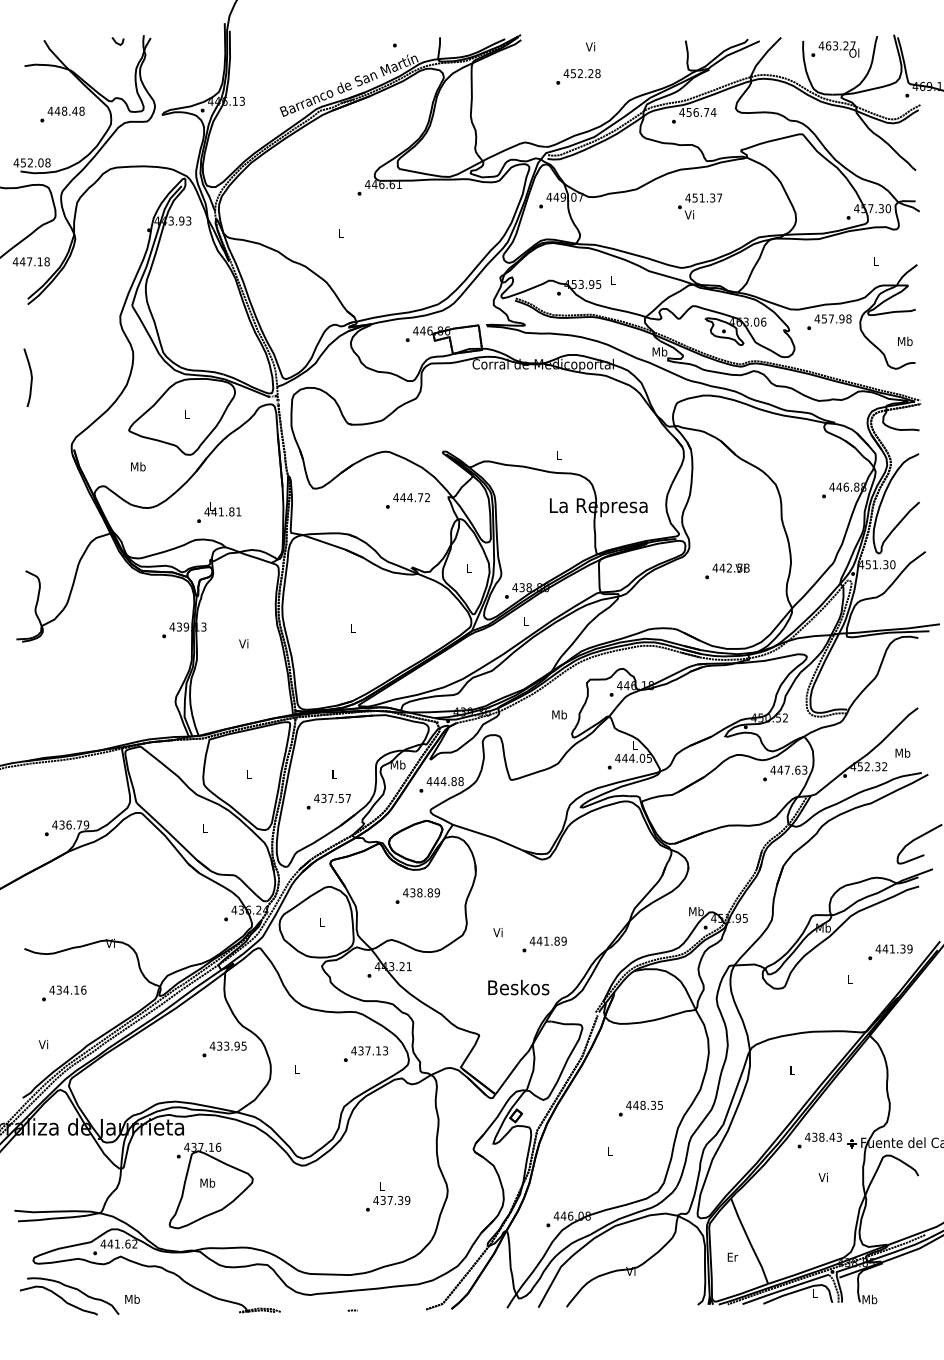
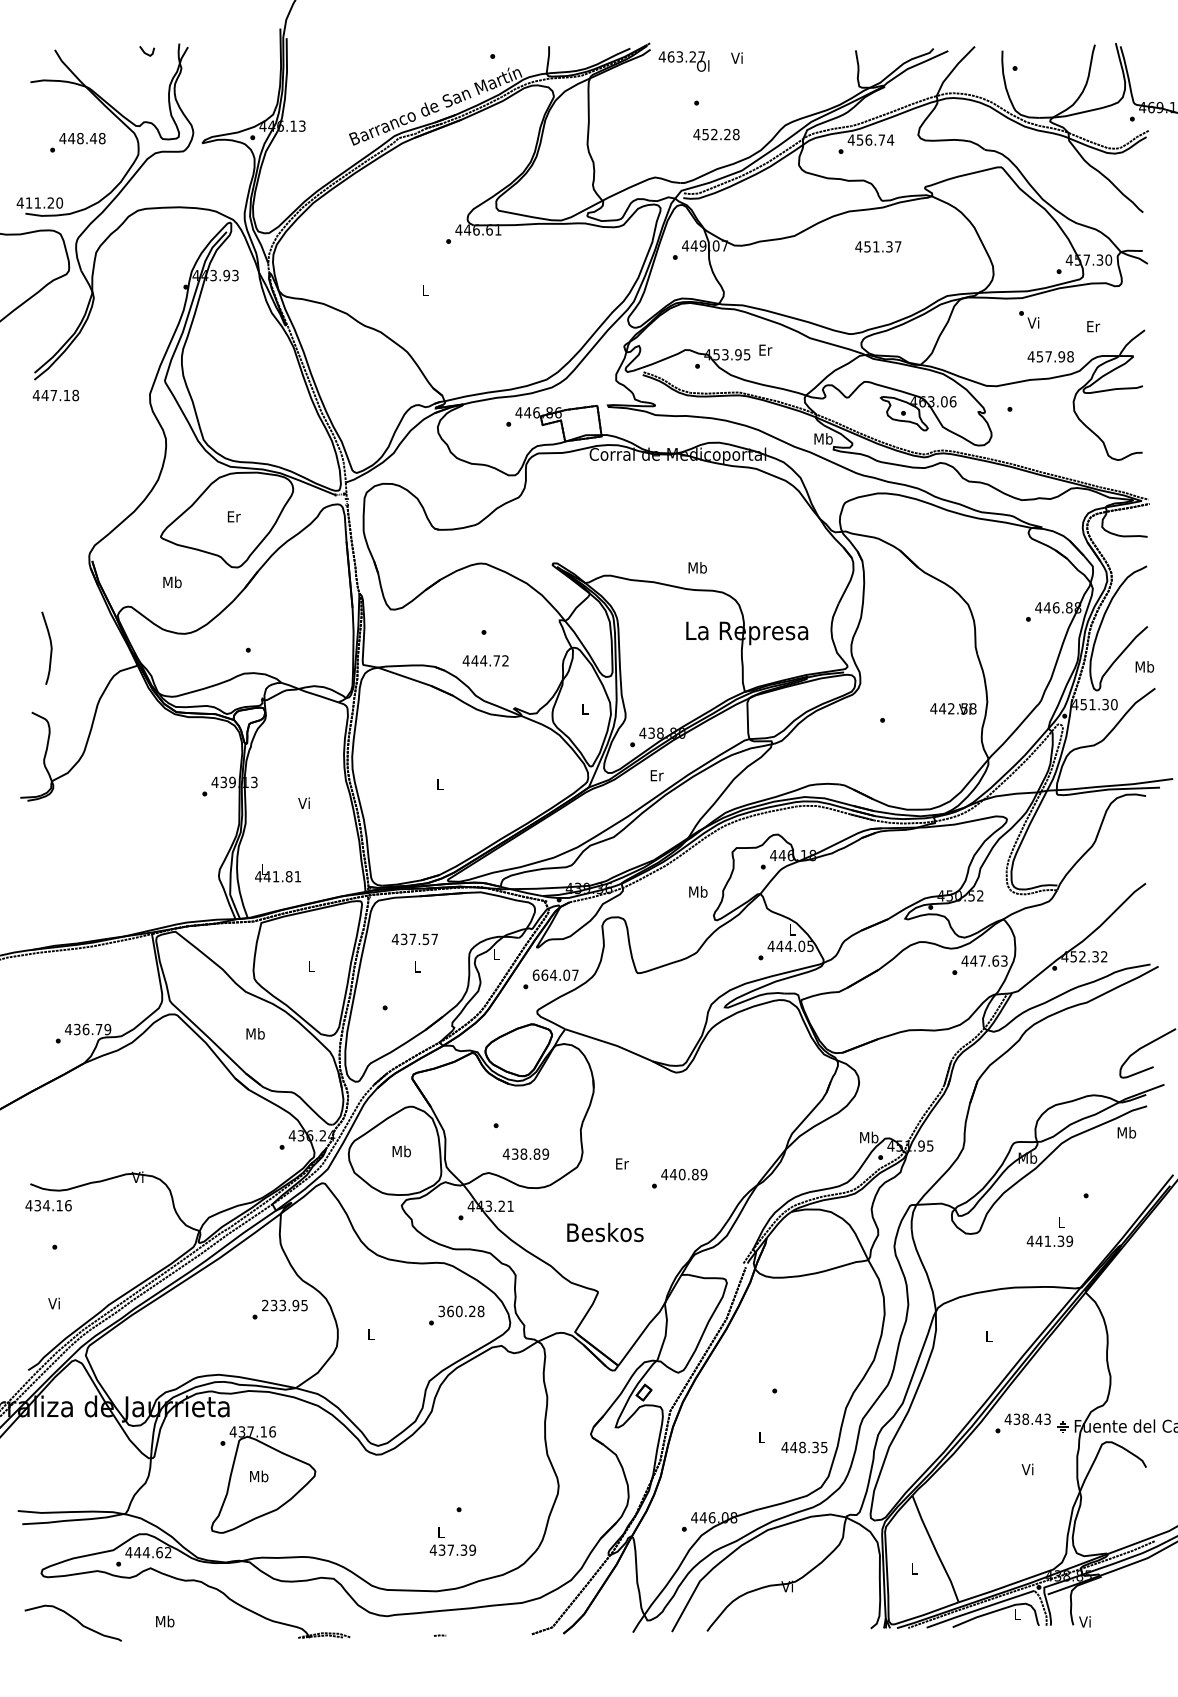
text: (838, 49) -> (683, 61), moved
text: (582, 73) -> (716, 134), moved
text: (35, 162) -> (44, 202), 452.08 -> 411.20
text: (686, 212) -> (1029, 319), moved
text: (30, 261) -> (55, 395), moved
text: (876, 261) -> (1093, 326), L -> Er
text: (613, 280) -> (765, 349), L -> Er
text: (832, 318) -> (1050, 356), moved
text: (904, 341) -> (1144, 666), moved
curve: (30, 377) -> (50, 647), moved
text: (187, 414) -> (233, 516), L -> Er
text: (558, 454) -> (697, 567), L -> Mb
text: (411, 497) -> (485, 660), moved
text: (222, 509) -> (277, 873), moved
text: (731, 567) -> (953, 708), moved
text: (526, 621) -> (656, 775), L -> Er
text: (902, 752) -> (1126, 1132), moved
text: (397, 764) -> (496, 954), Mb -> L
text: (445, 780) -> (555, 974), 444.88 -> 664.07
text: (332, 798) -> (414, 939), moved
text: (204, 828) -> (255, 1033), L -> Mb
text: (421, 892) -> (525, 1153), moved
text: (321, 922) -> (401, 1151), L -> Mb
text: (498, 932) -> (621, 1163), Vi -> Er
text: (546, 941) -> (681, 1174), 441.89 -> 440.89
text: (893, 948) -> (1049, 1240), moved
text: (518, 987) -> (605, 1232), moved
text: (67, 990) -> (48, 1205), moved
text: (212, 1046) -> (264, 1305), 433.95 -> 233.95
text: (369, 1050) -> (461, 1311), 437.13 -> 360.28
text: (644, 1105) -> (804, 1447), moved
text: (391, 1193) -> (452, 1541), moved
text: (116, 1243) -> (145, 1552), 441.62 -> 444.62
text: (732, 1256) -> (914, 1568), Er -> L
curve: (75, 1289) -> (93, 1609), removed
text: (869, 1299) -> (1085, 1621), Mb -> Vi

